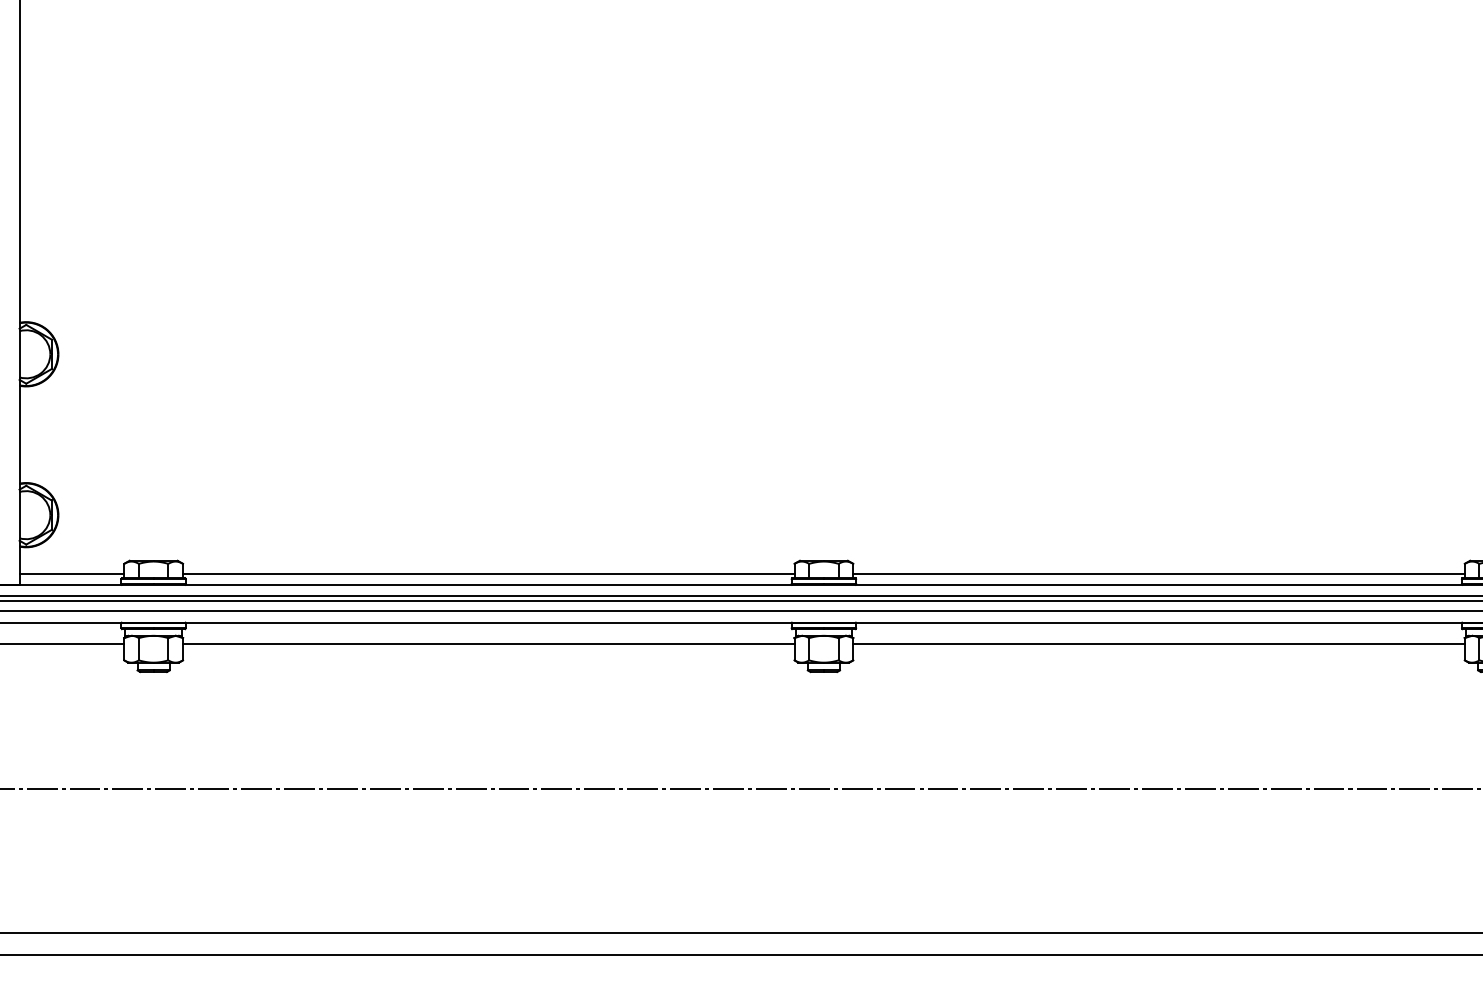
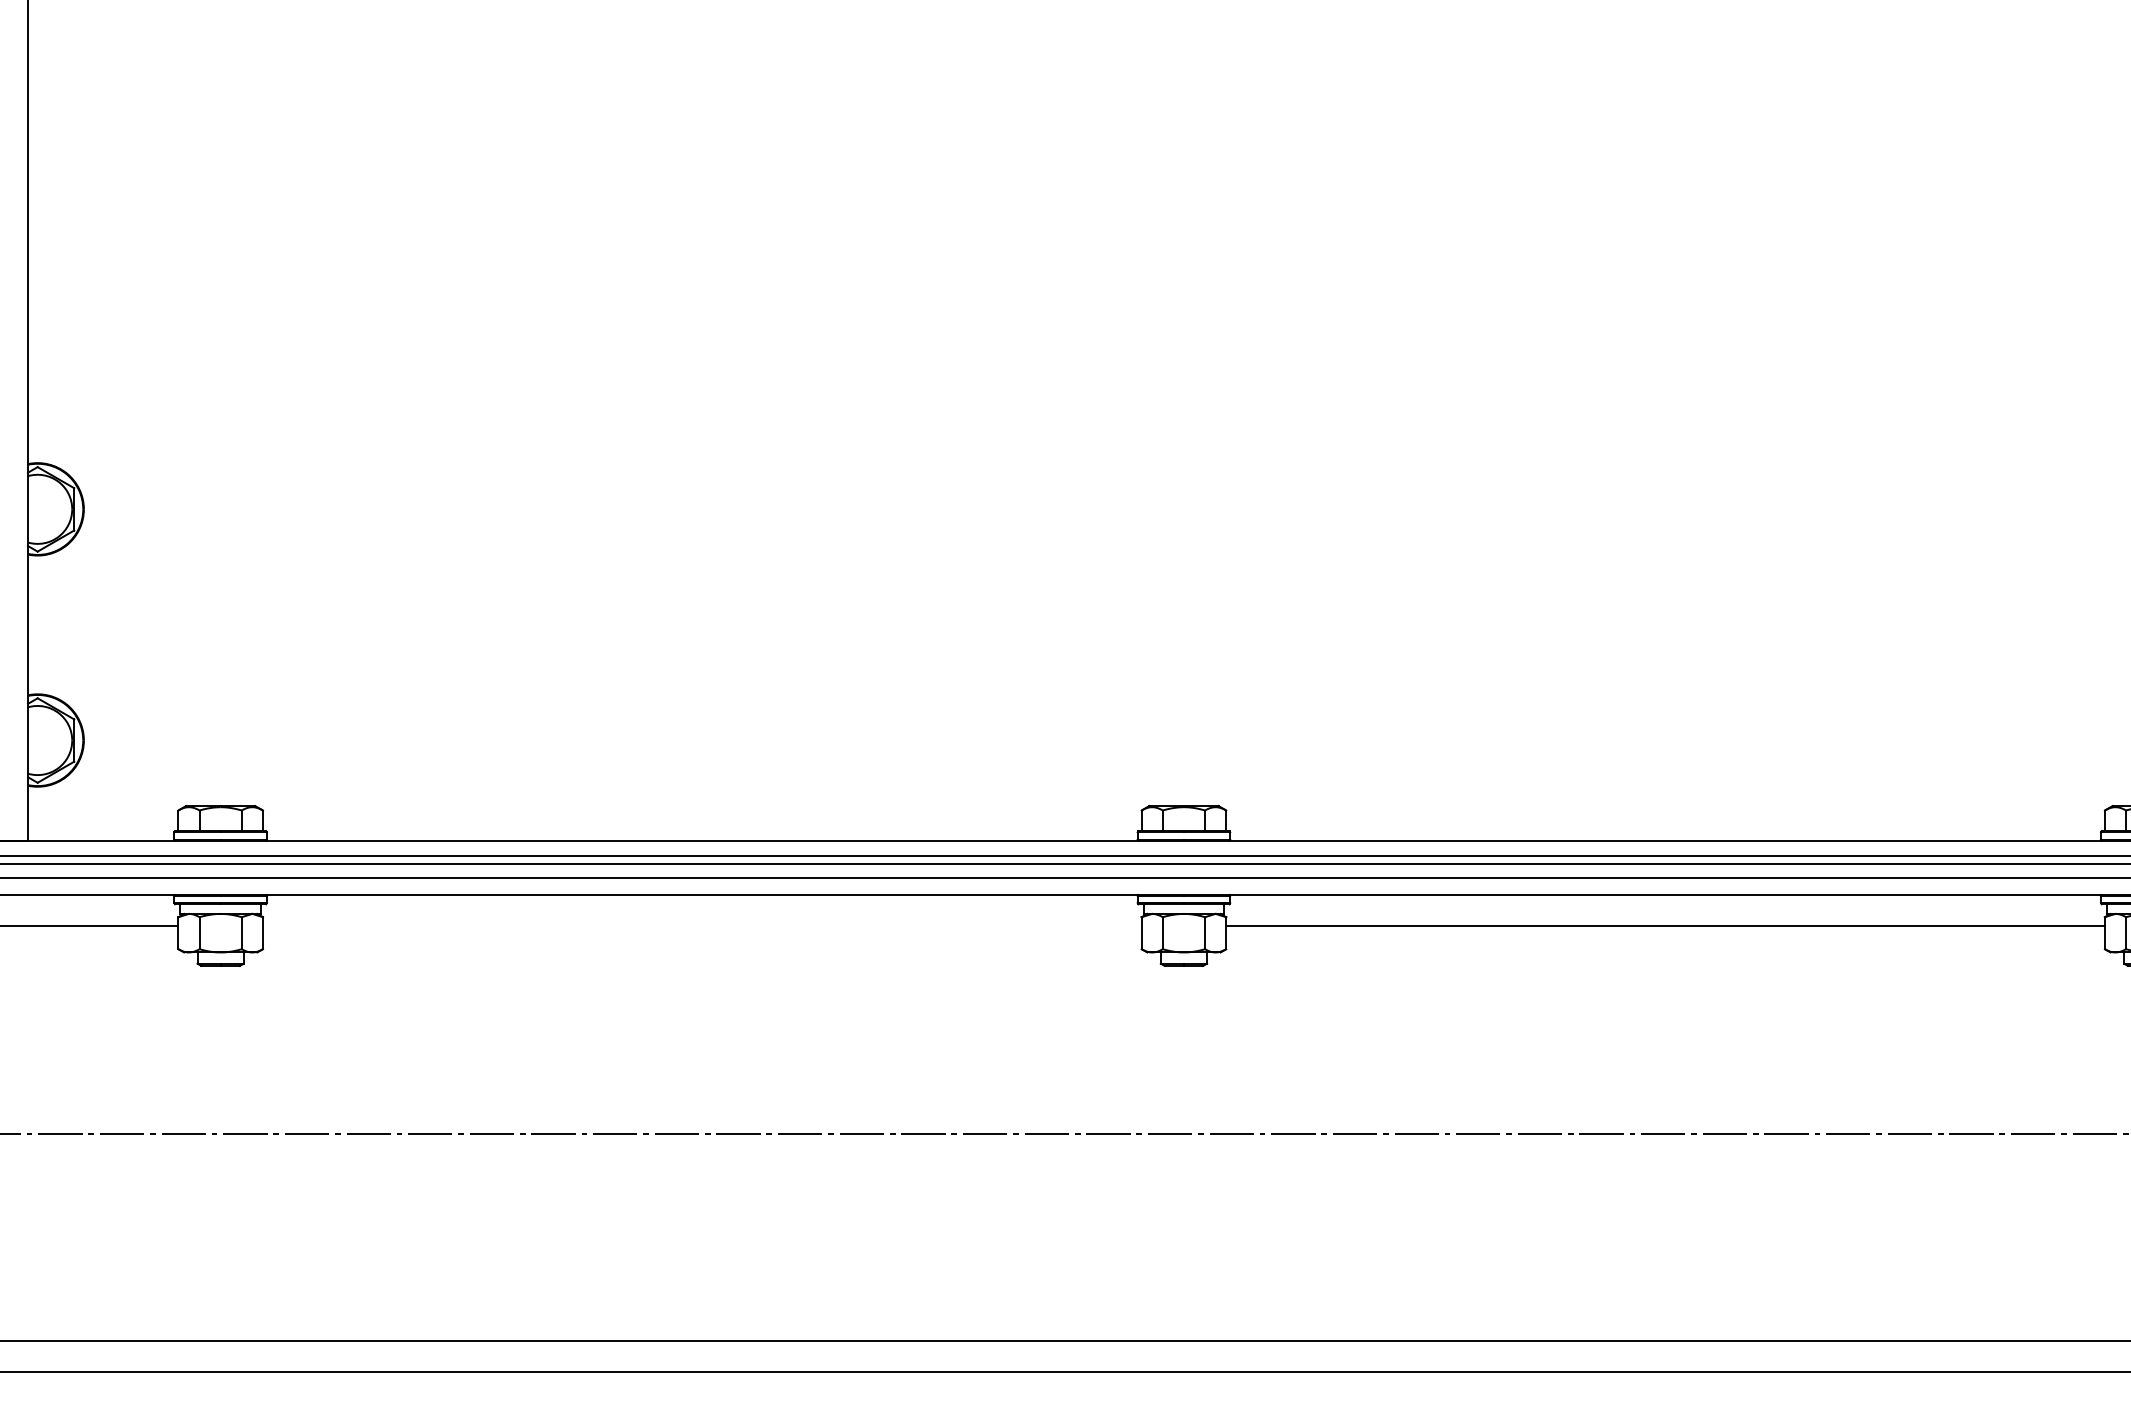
line: (71, 574) -> (102, 825), removed
line: (488, 574) -> (701, 825), removed
line: (1158, 574) -> (1664, 825), removed
line: (488, 644) -> (701, 926), removed

